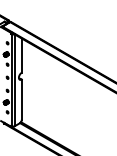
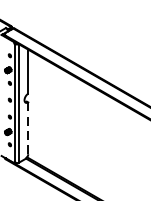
line: (21, 100) -> (27, 129), solid -> dashed

